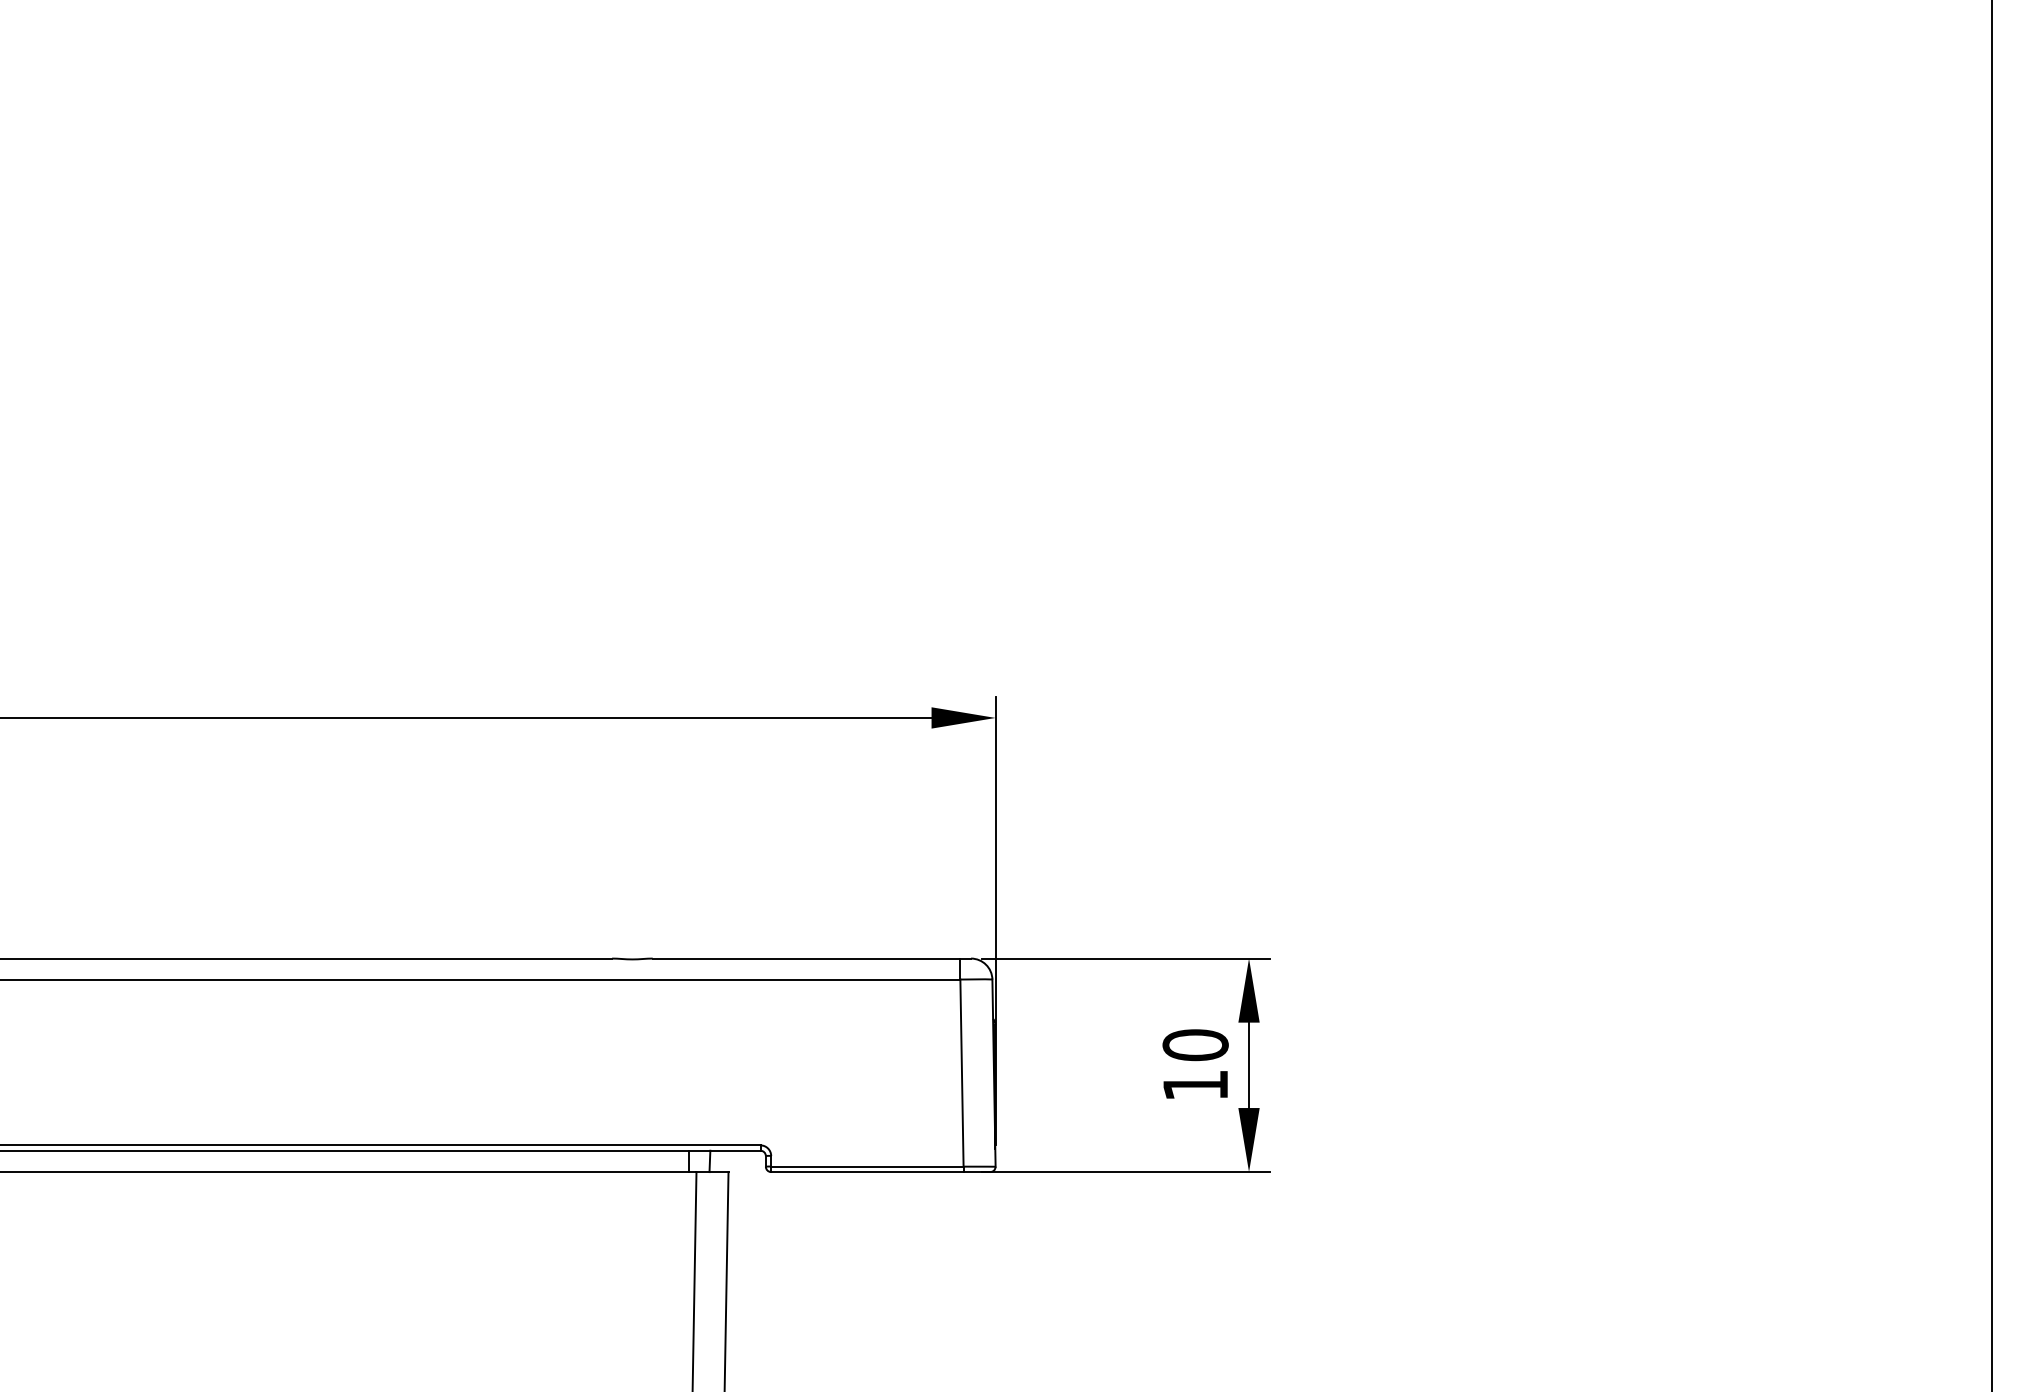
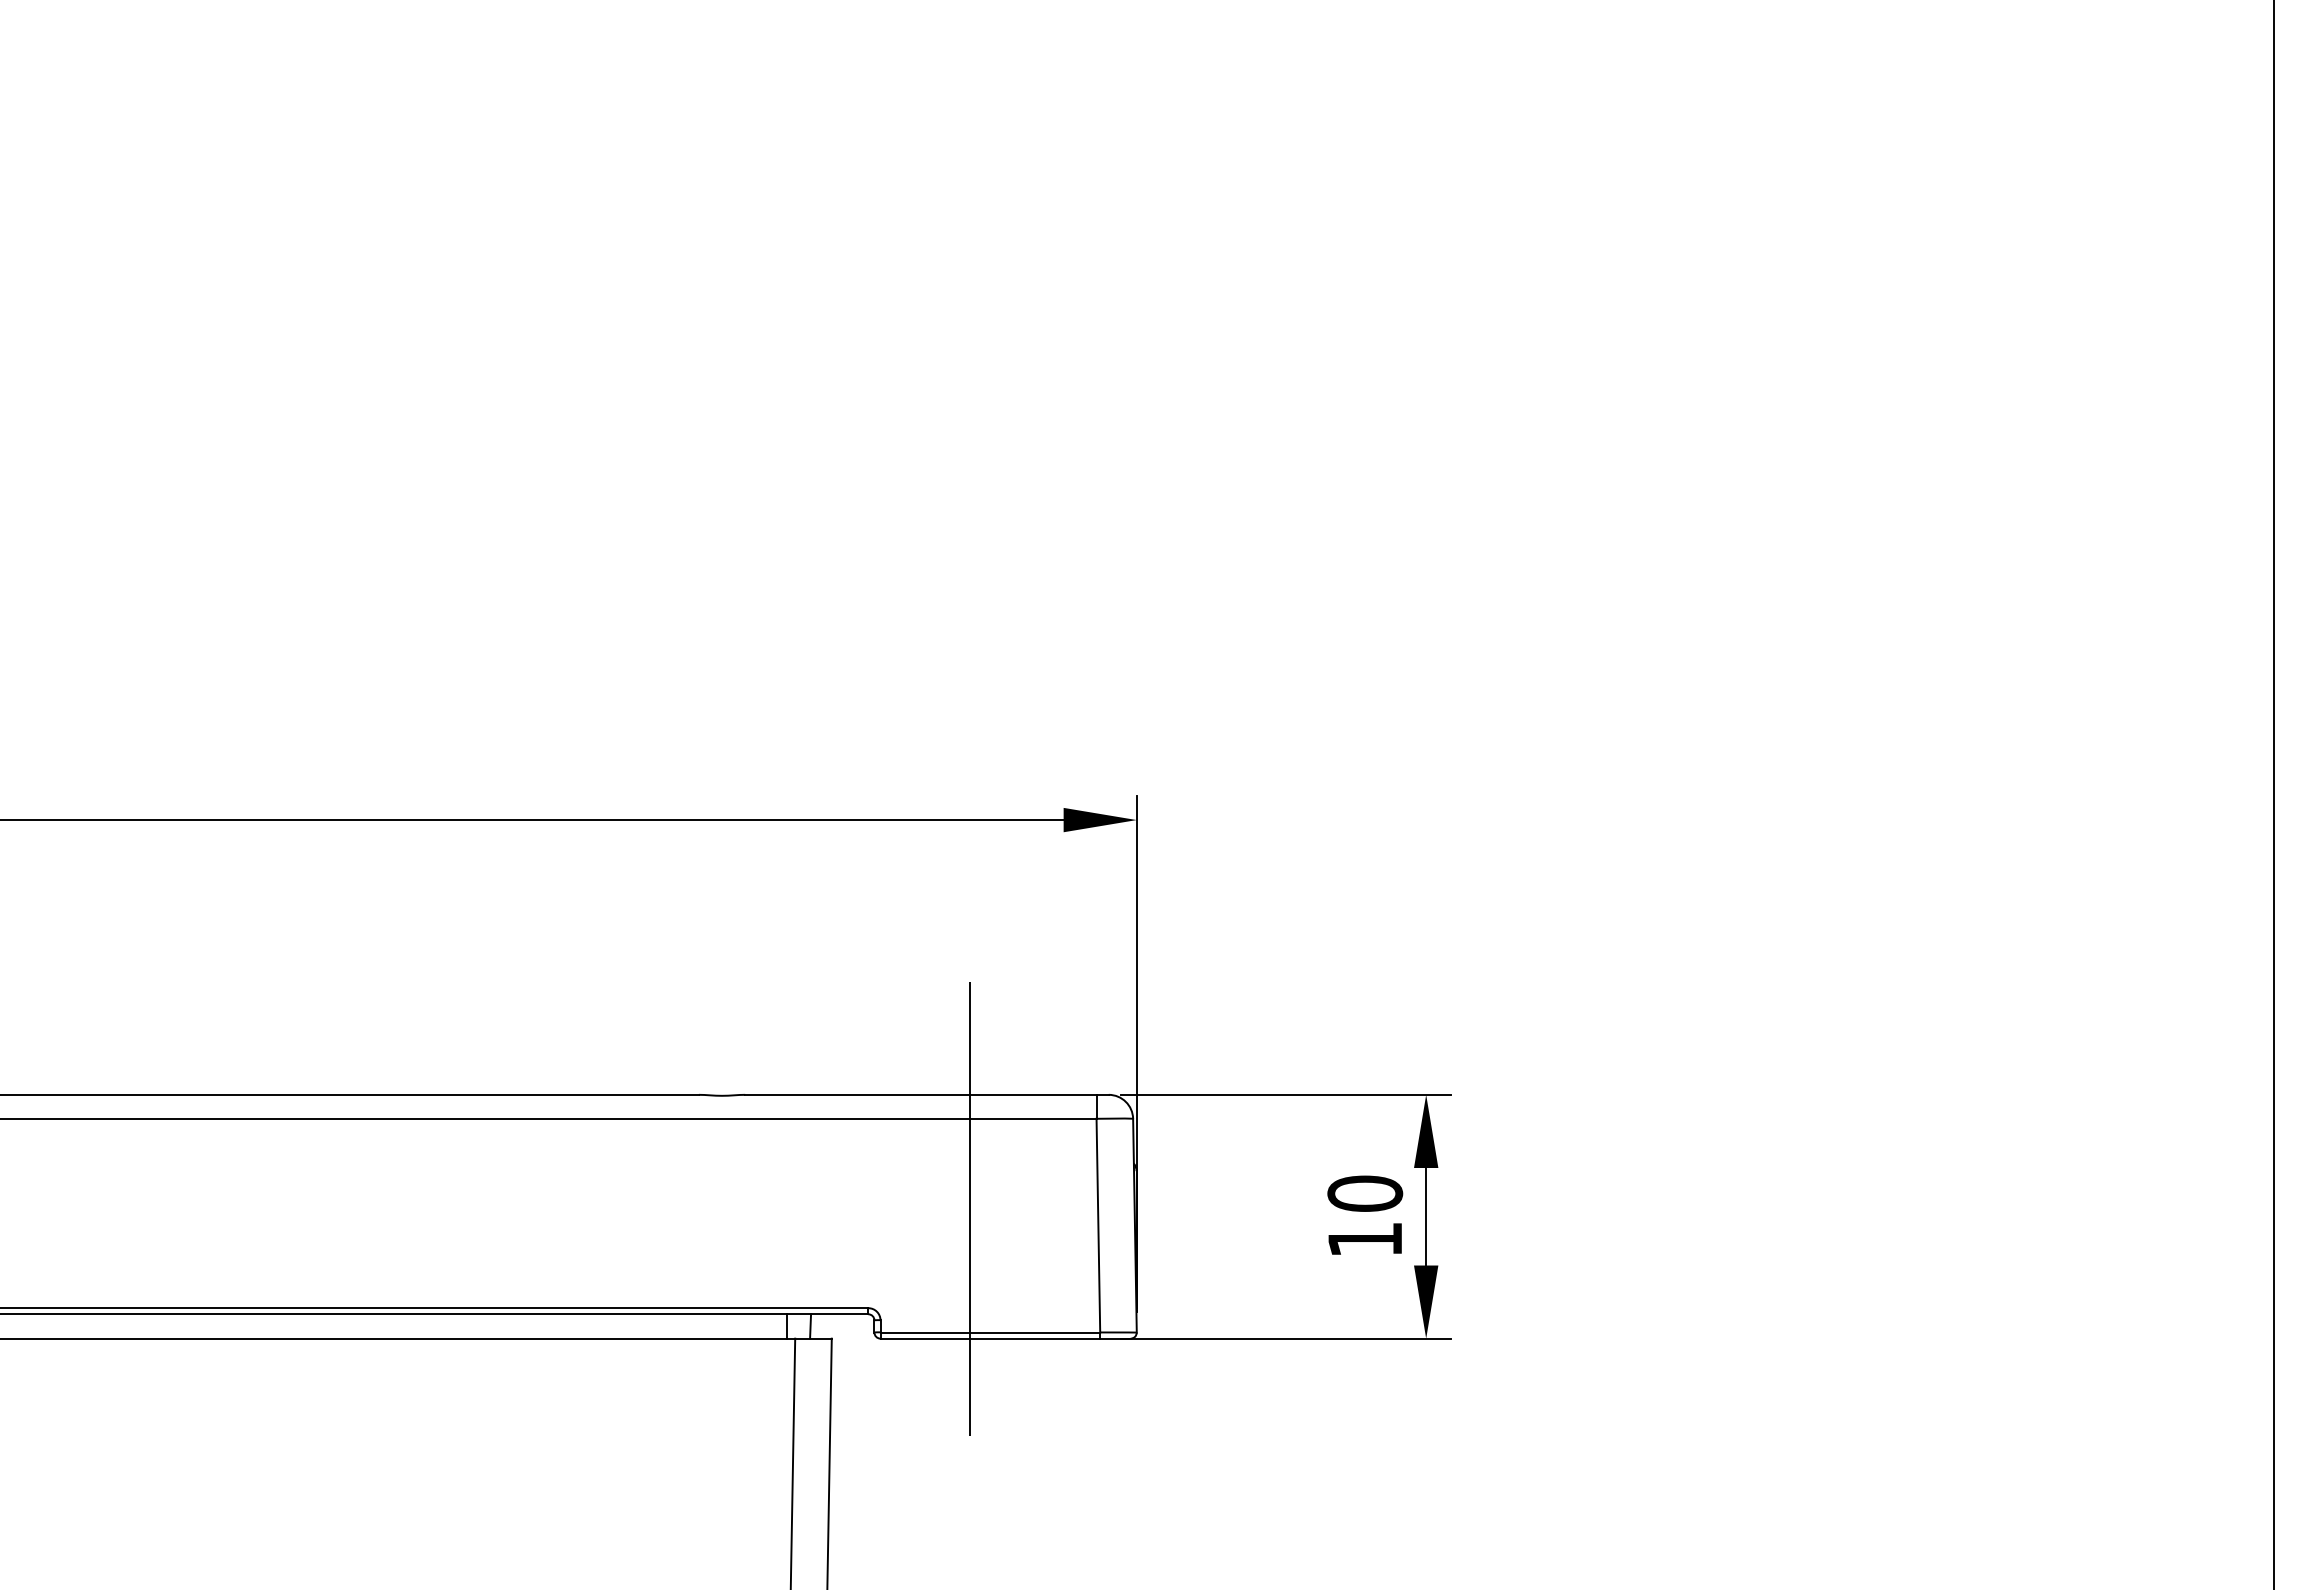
line: (849, 1058) -> (969, 1208), added

